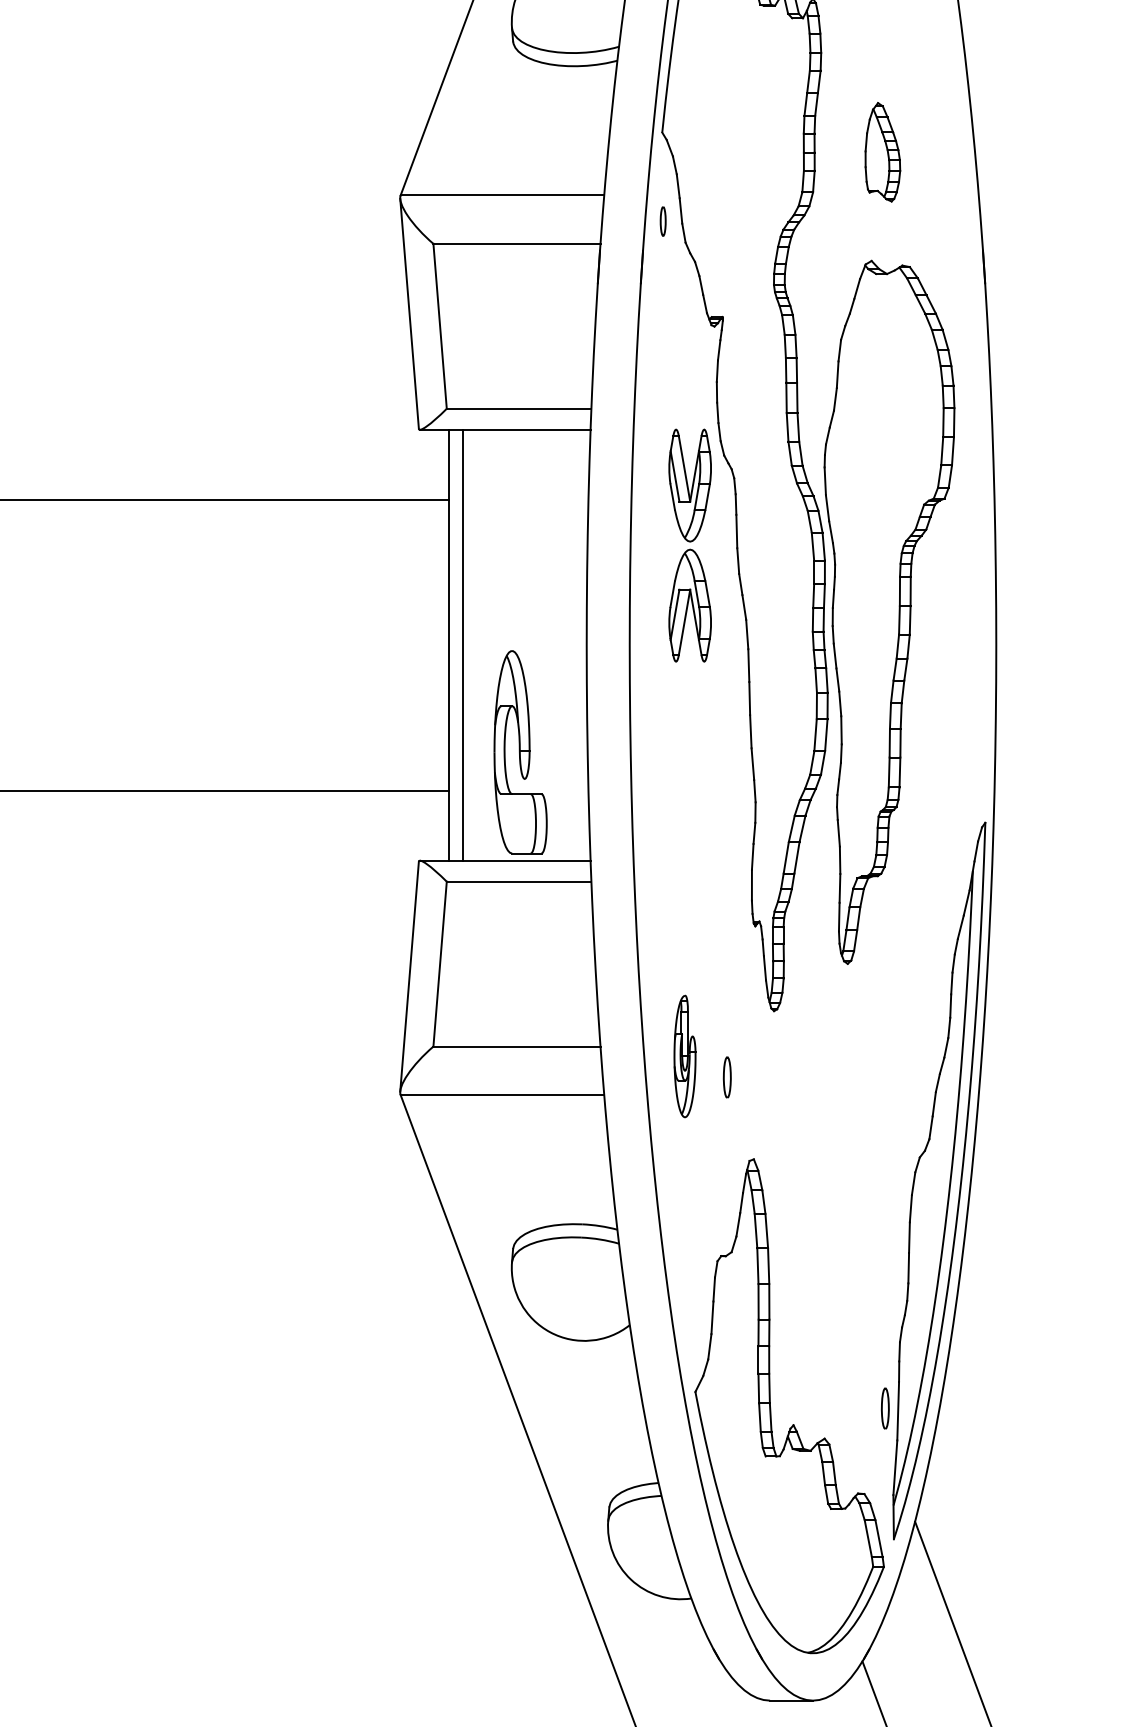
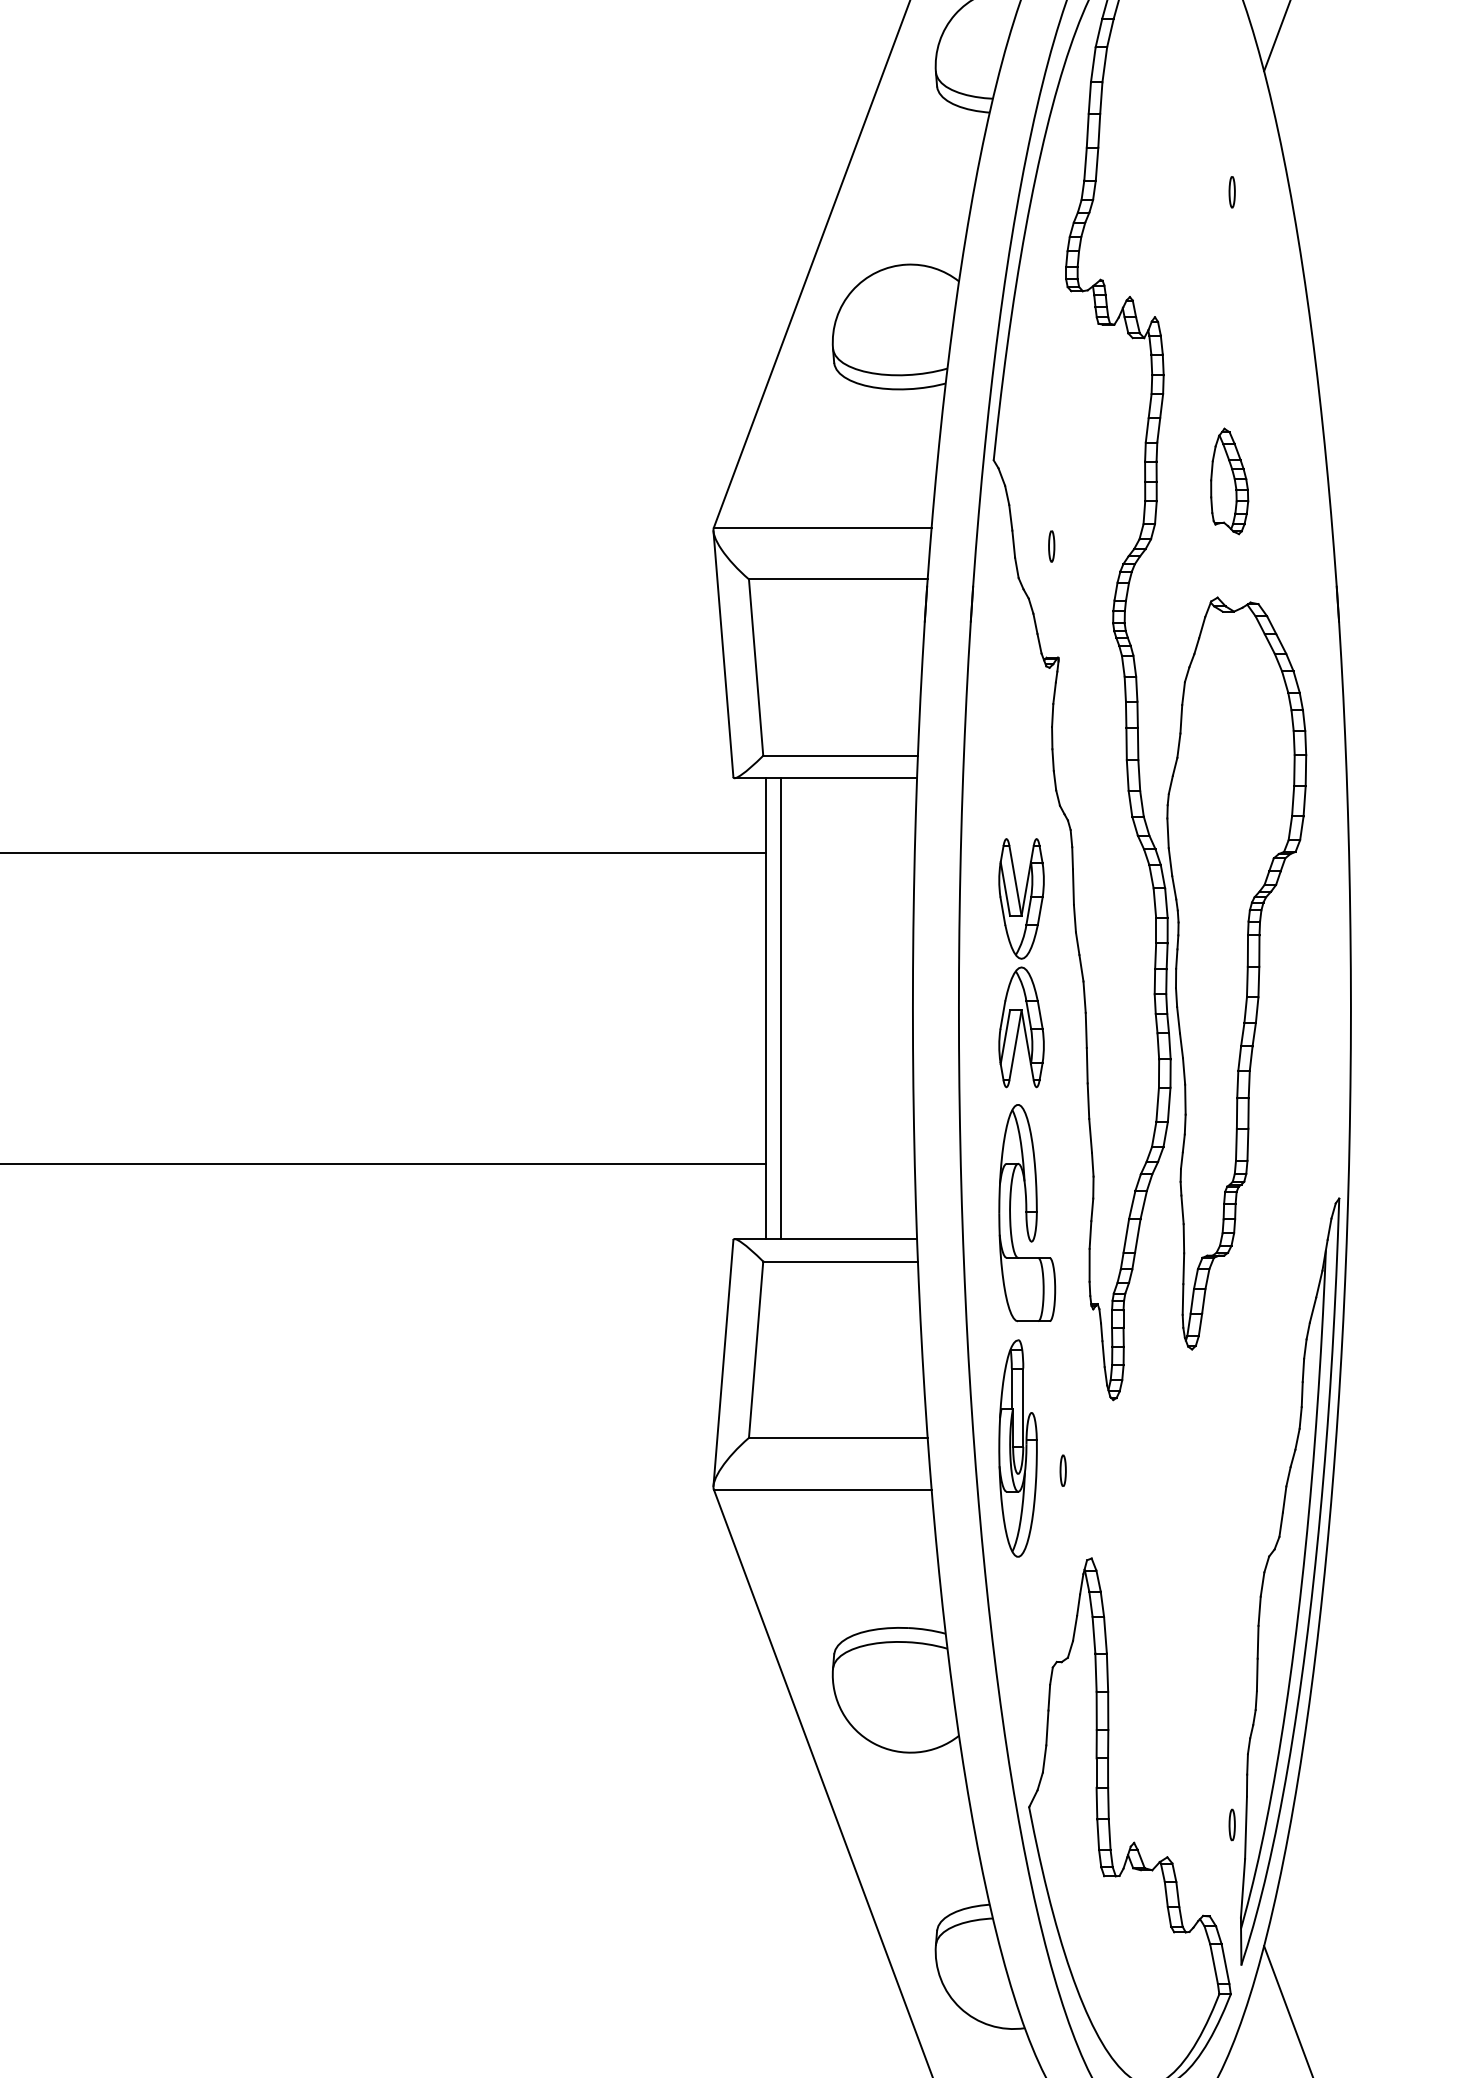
part: (663, 221) -> (1051, 546), moved
part: (690, 545) -> (1021, 963), moved
part: (520, 752) -> (1027, 1213), moved
part: (684, 1056) -> (1017, 1448), size x1.67
part: (726, 1077) -> (1062, 1470), size x0.71
part: (884, 1408) -> (1231, 1824), size x0.71

